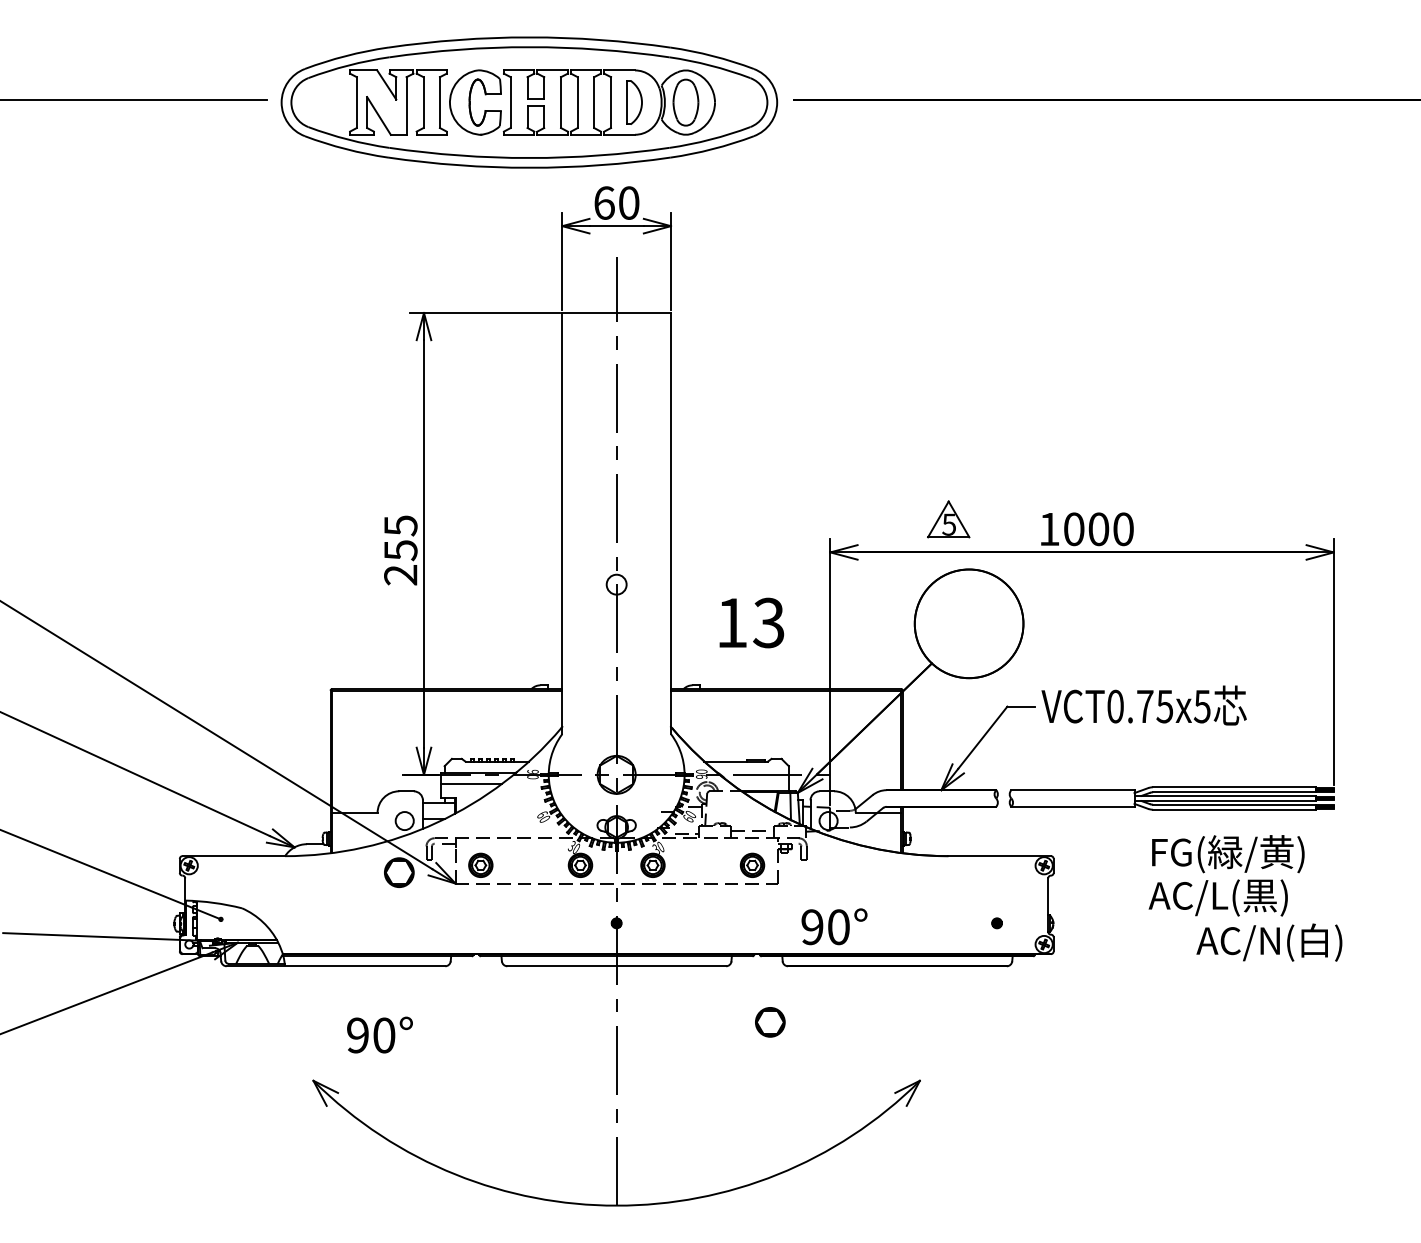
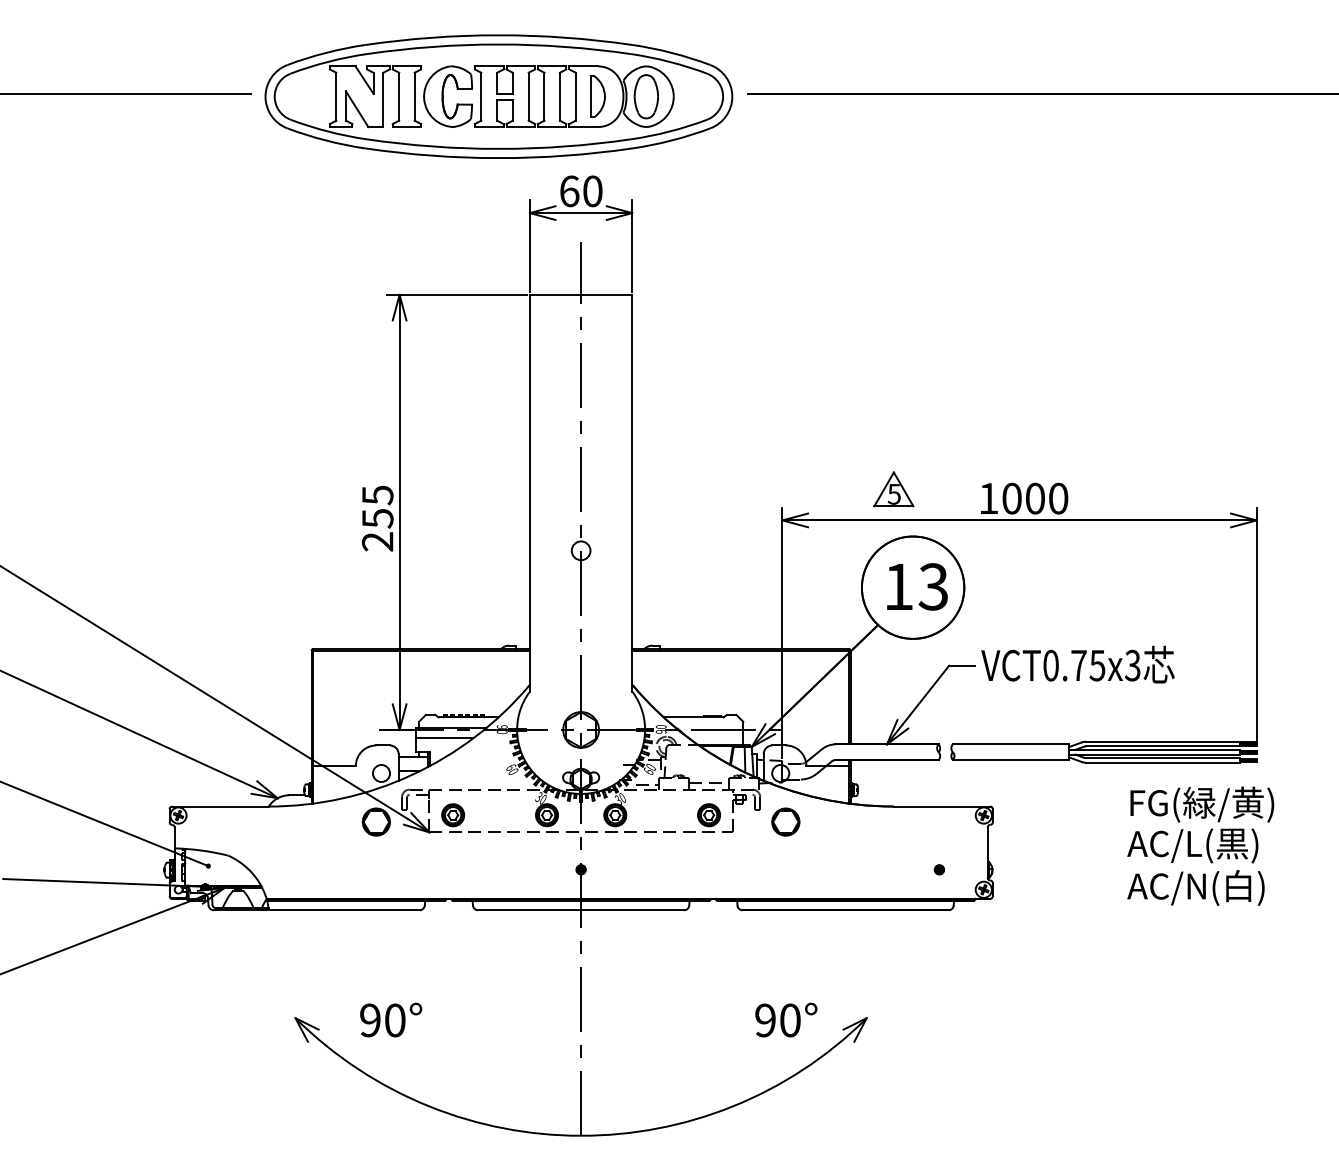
text: (751, 622) -> (917, 586), moved
text: (1202, 705) -> (1132, 664), VCT0.75x5 -> VCT0.75x3
text: (1226, 875) -> (1200, 824), moved
text: (834, 926) -> (786, 1019), moved
part: (769, 1021) -> (785, 821), moved
text: (380, 1034) -> (391, 1019), moved

